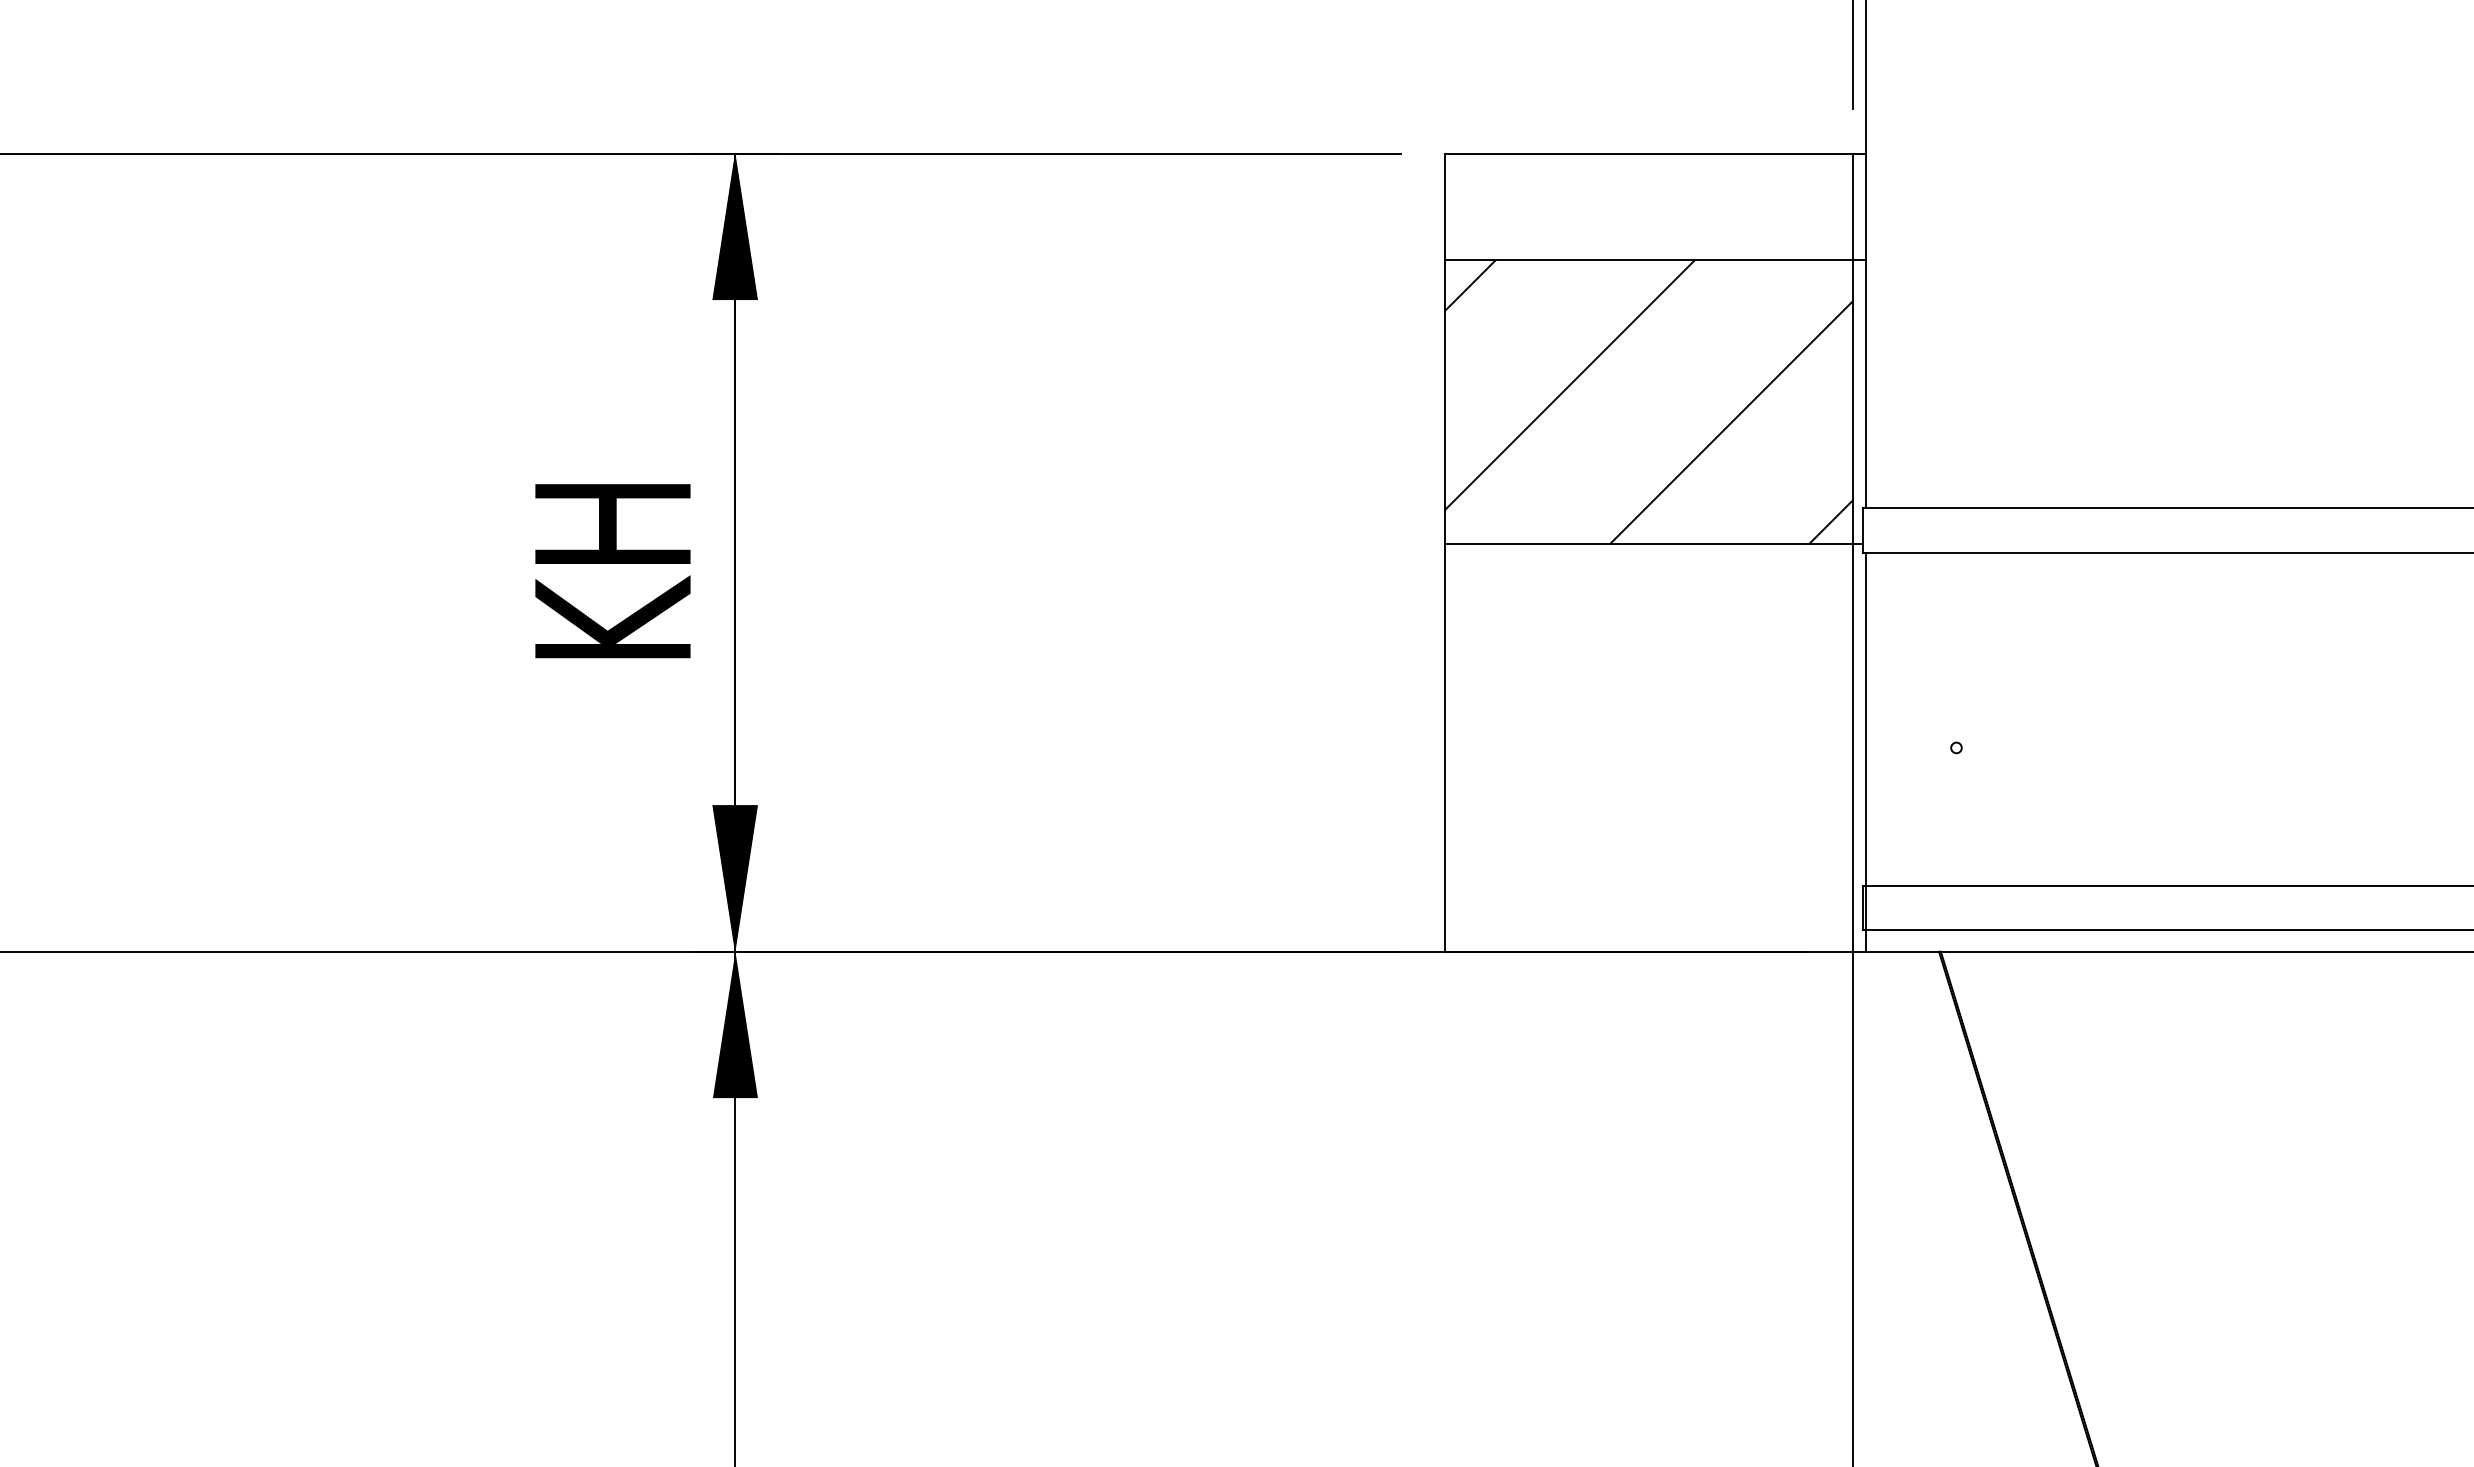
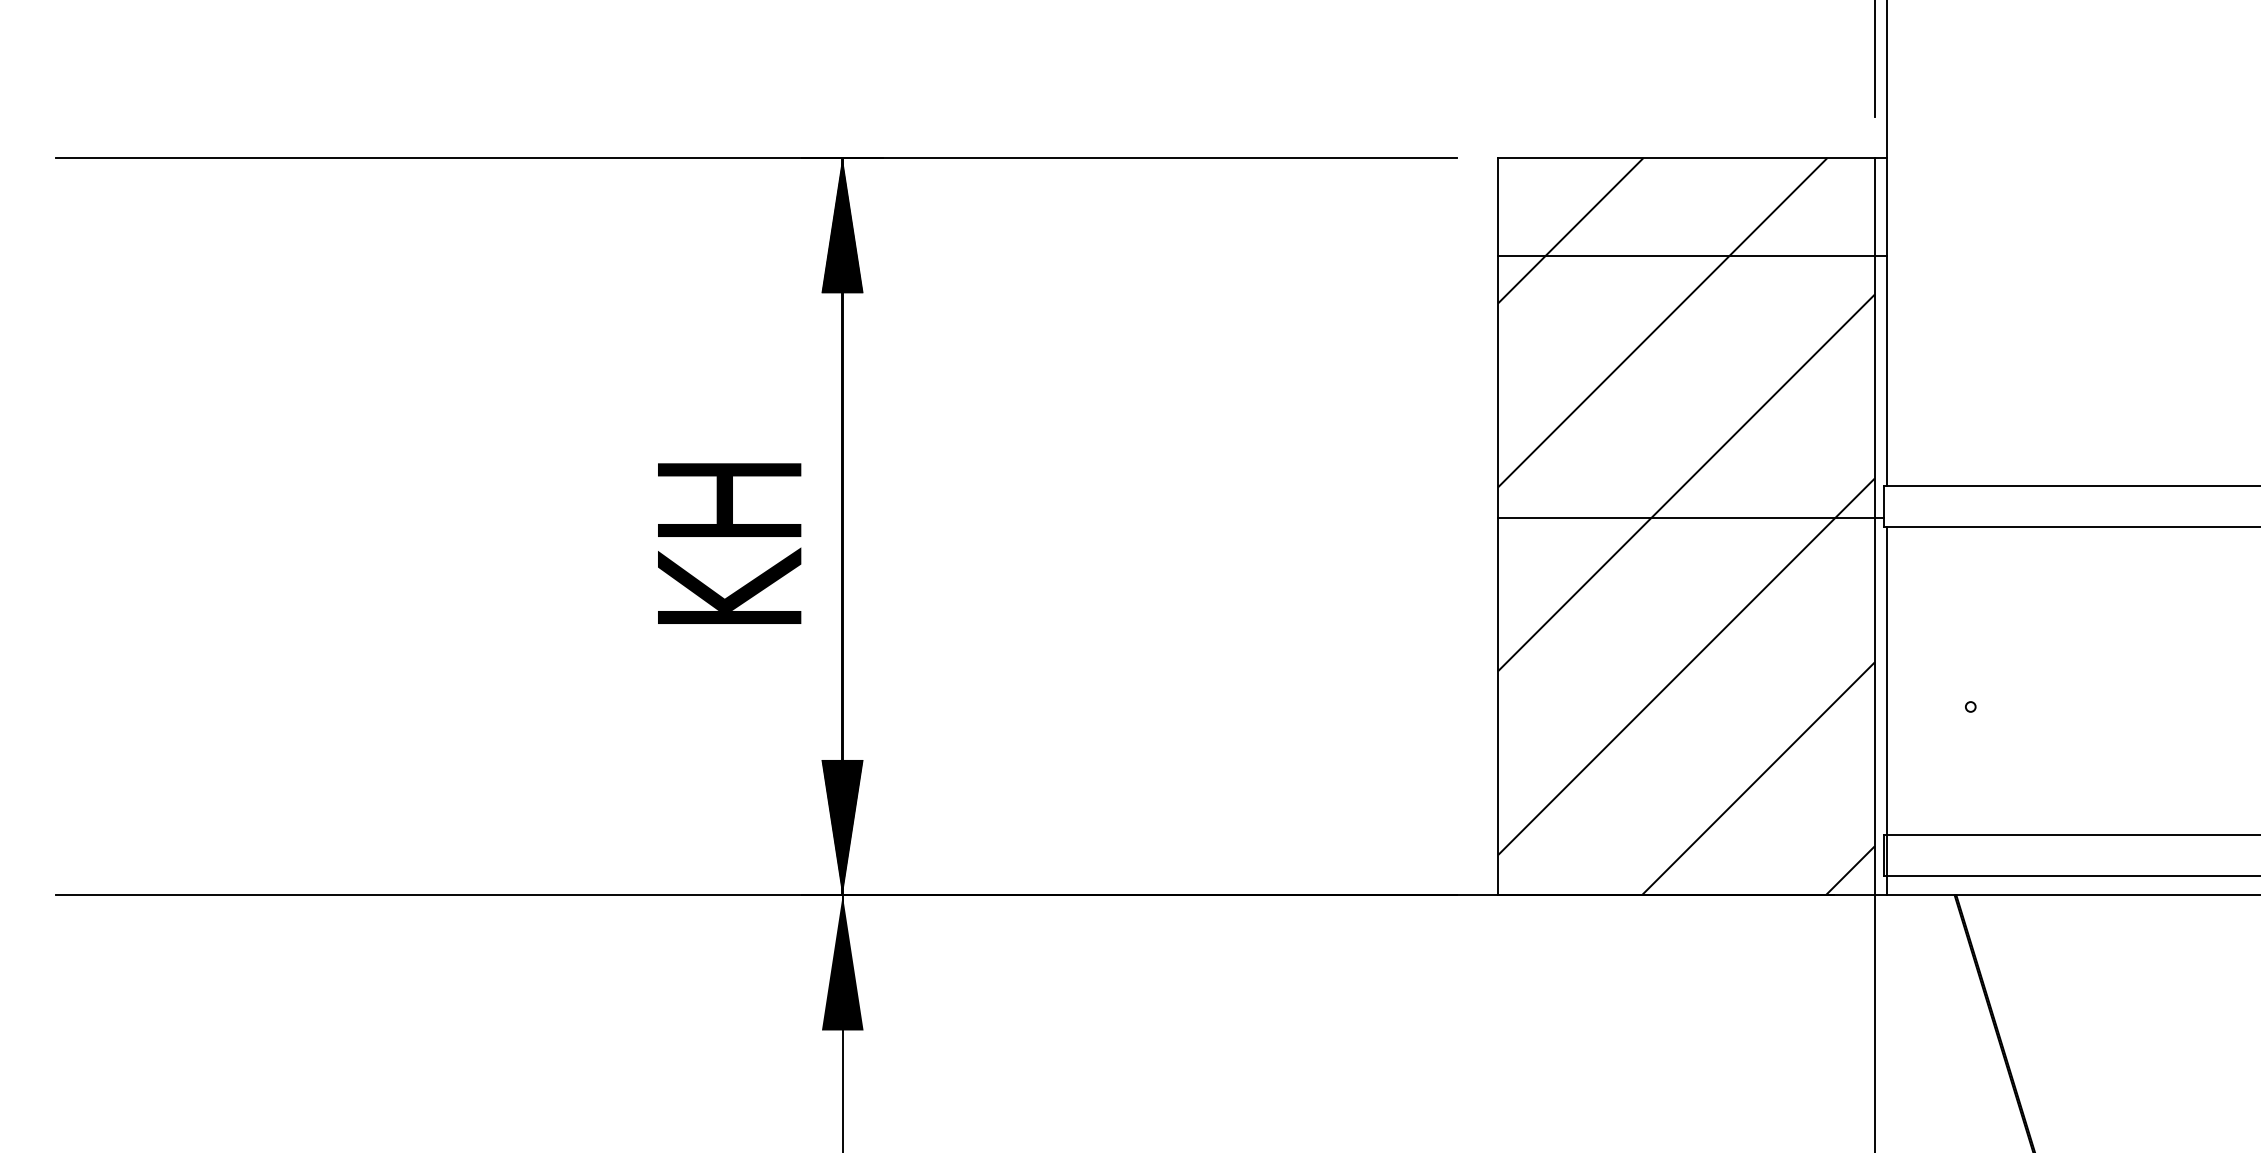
hatch: (1648, 206) -> (1686, 206), added
hatch: (1648, 747) -> (1686, 706), added

